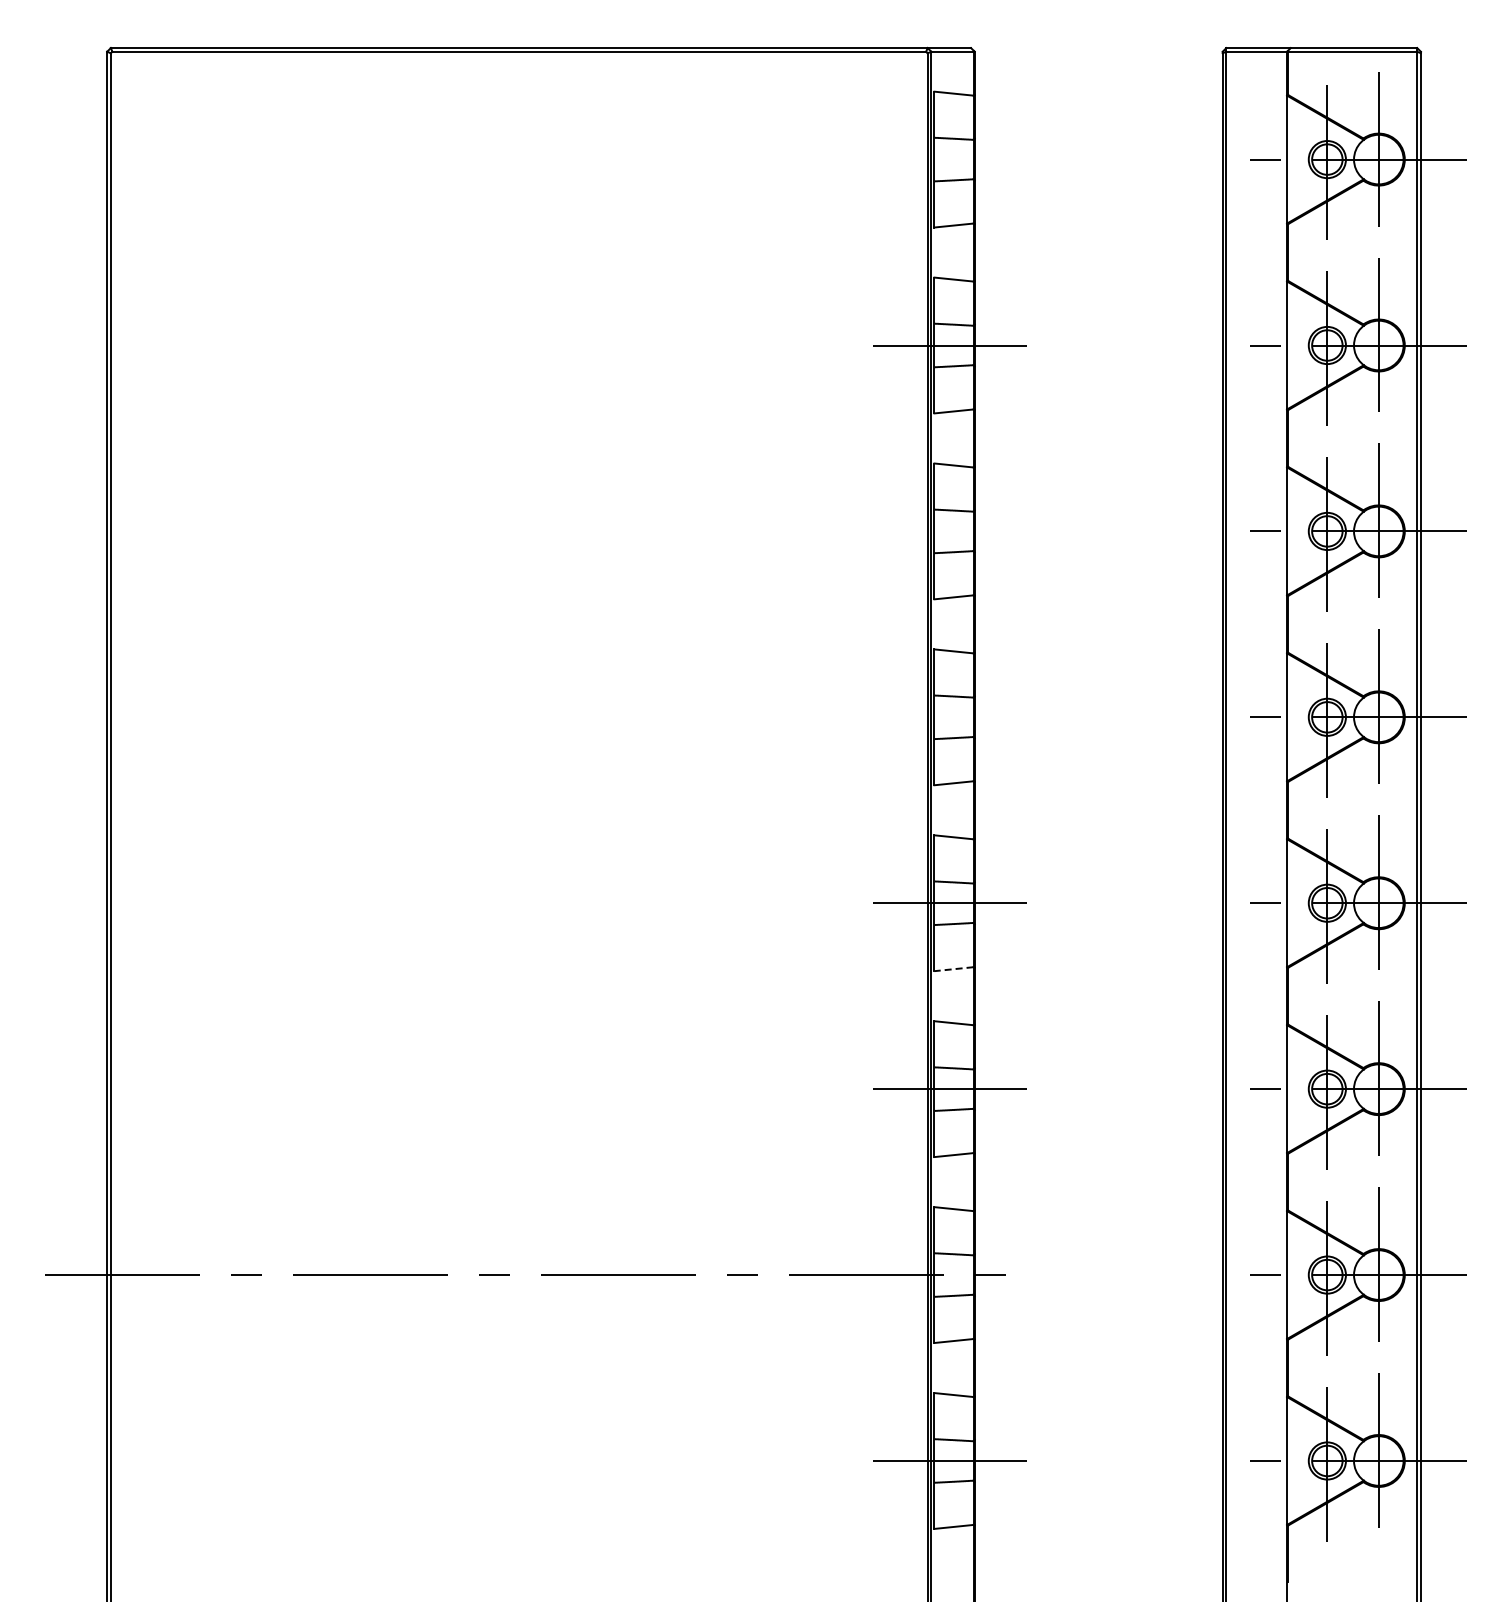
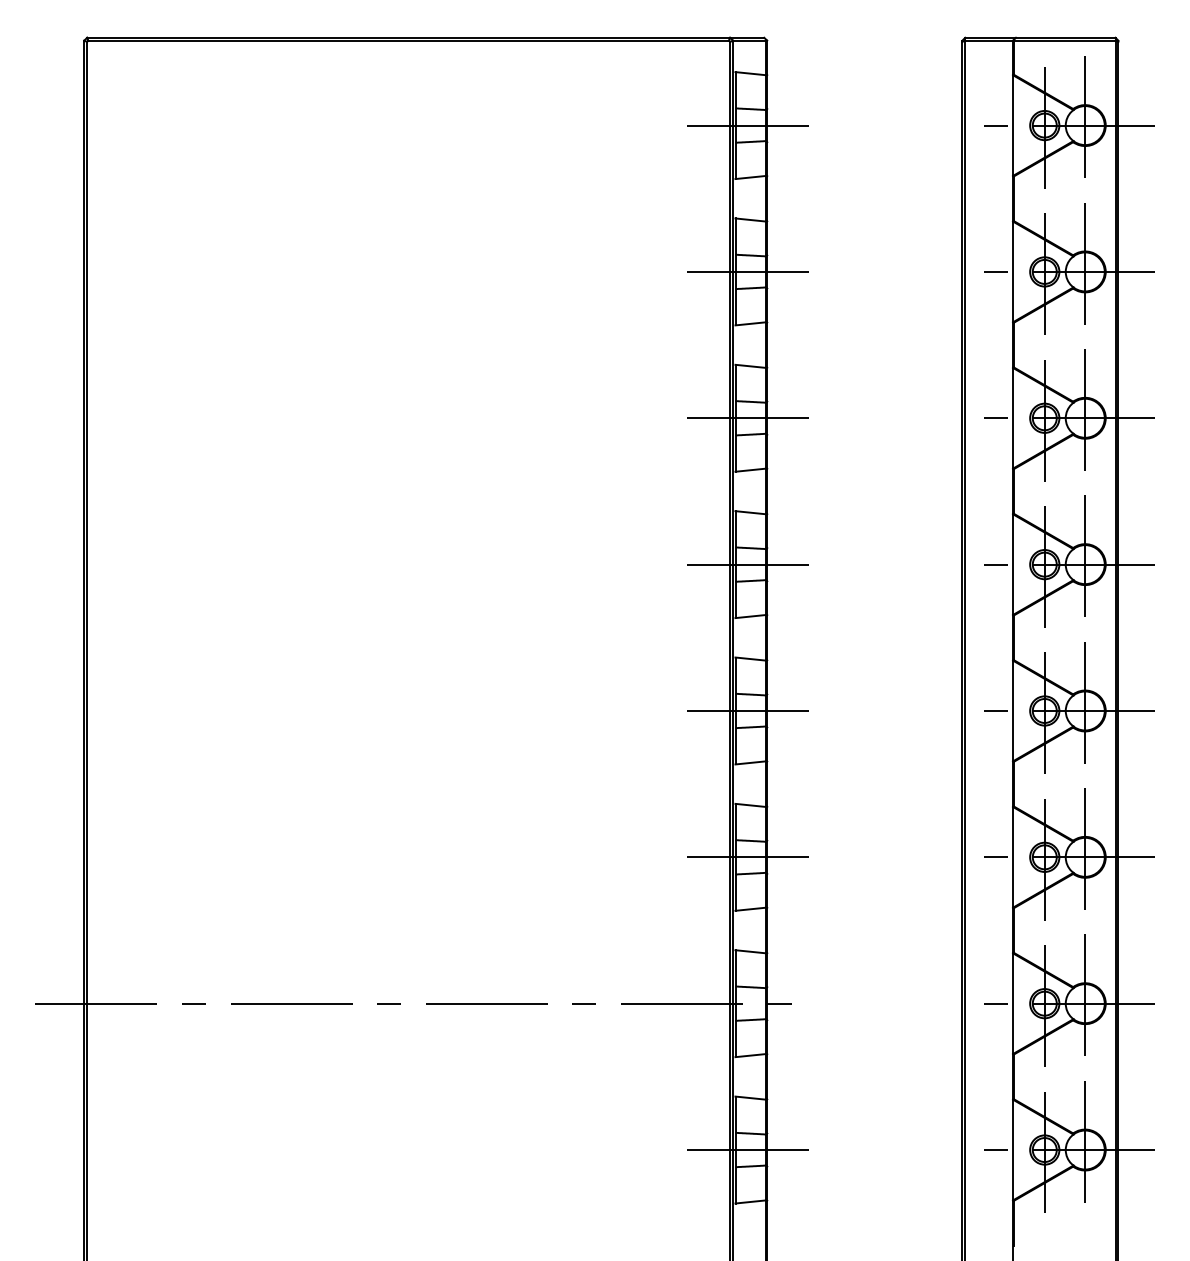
line: (953, 159) -> (750, 125), added
line: (953, 531) -> (750, 418), added
line: (953, 717) -> (750, 564), added
line: (953, 969) -> (750, 763), dashed -> solid

